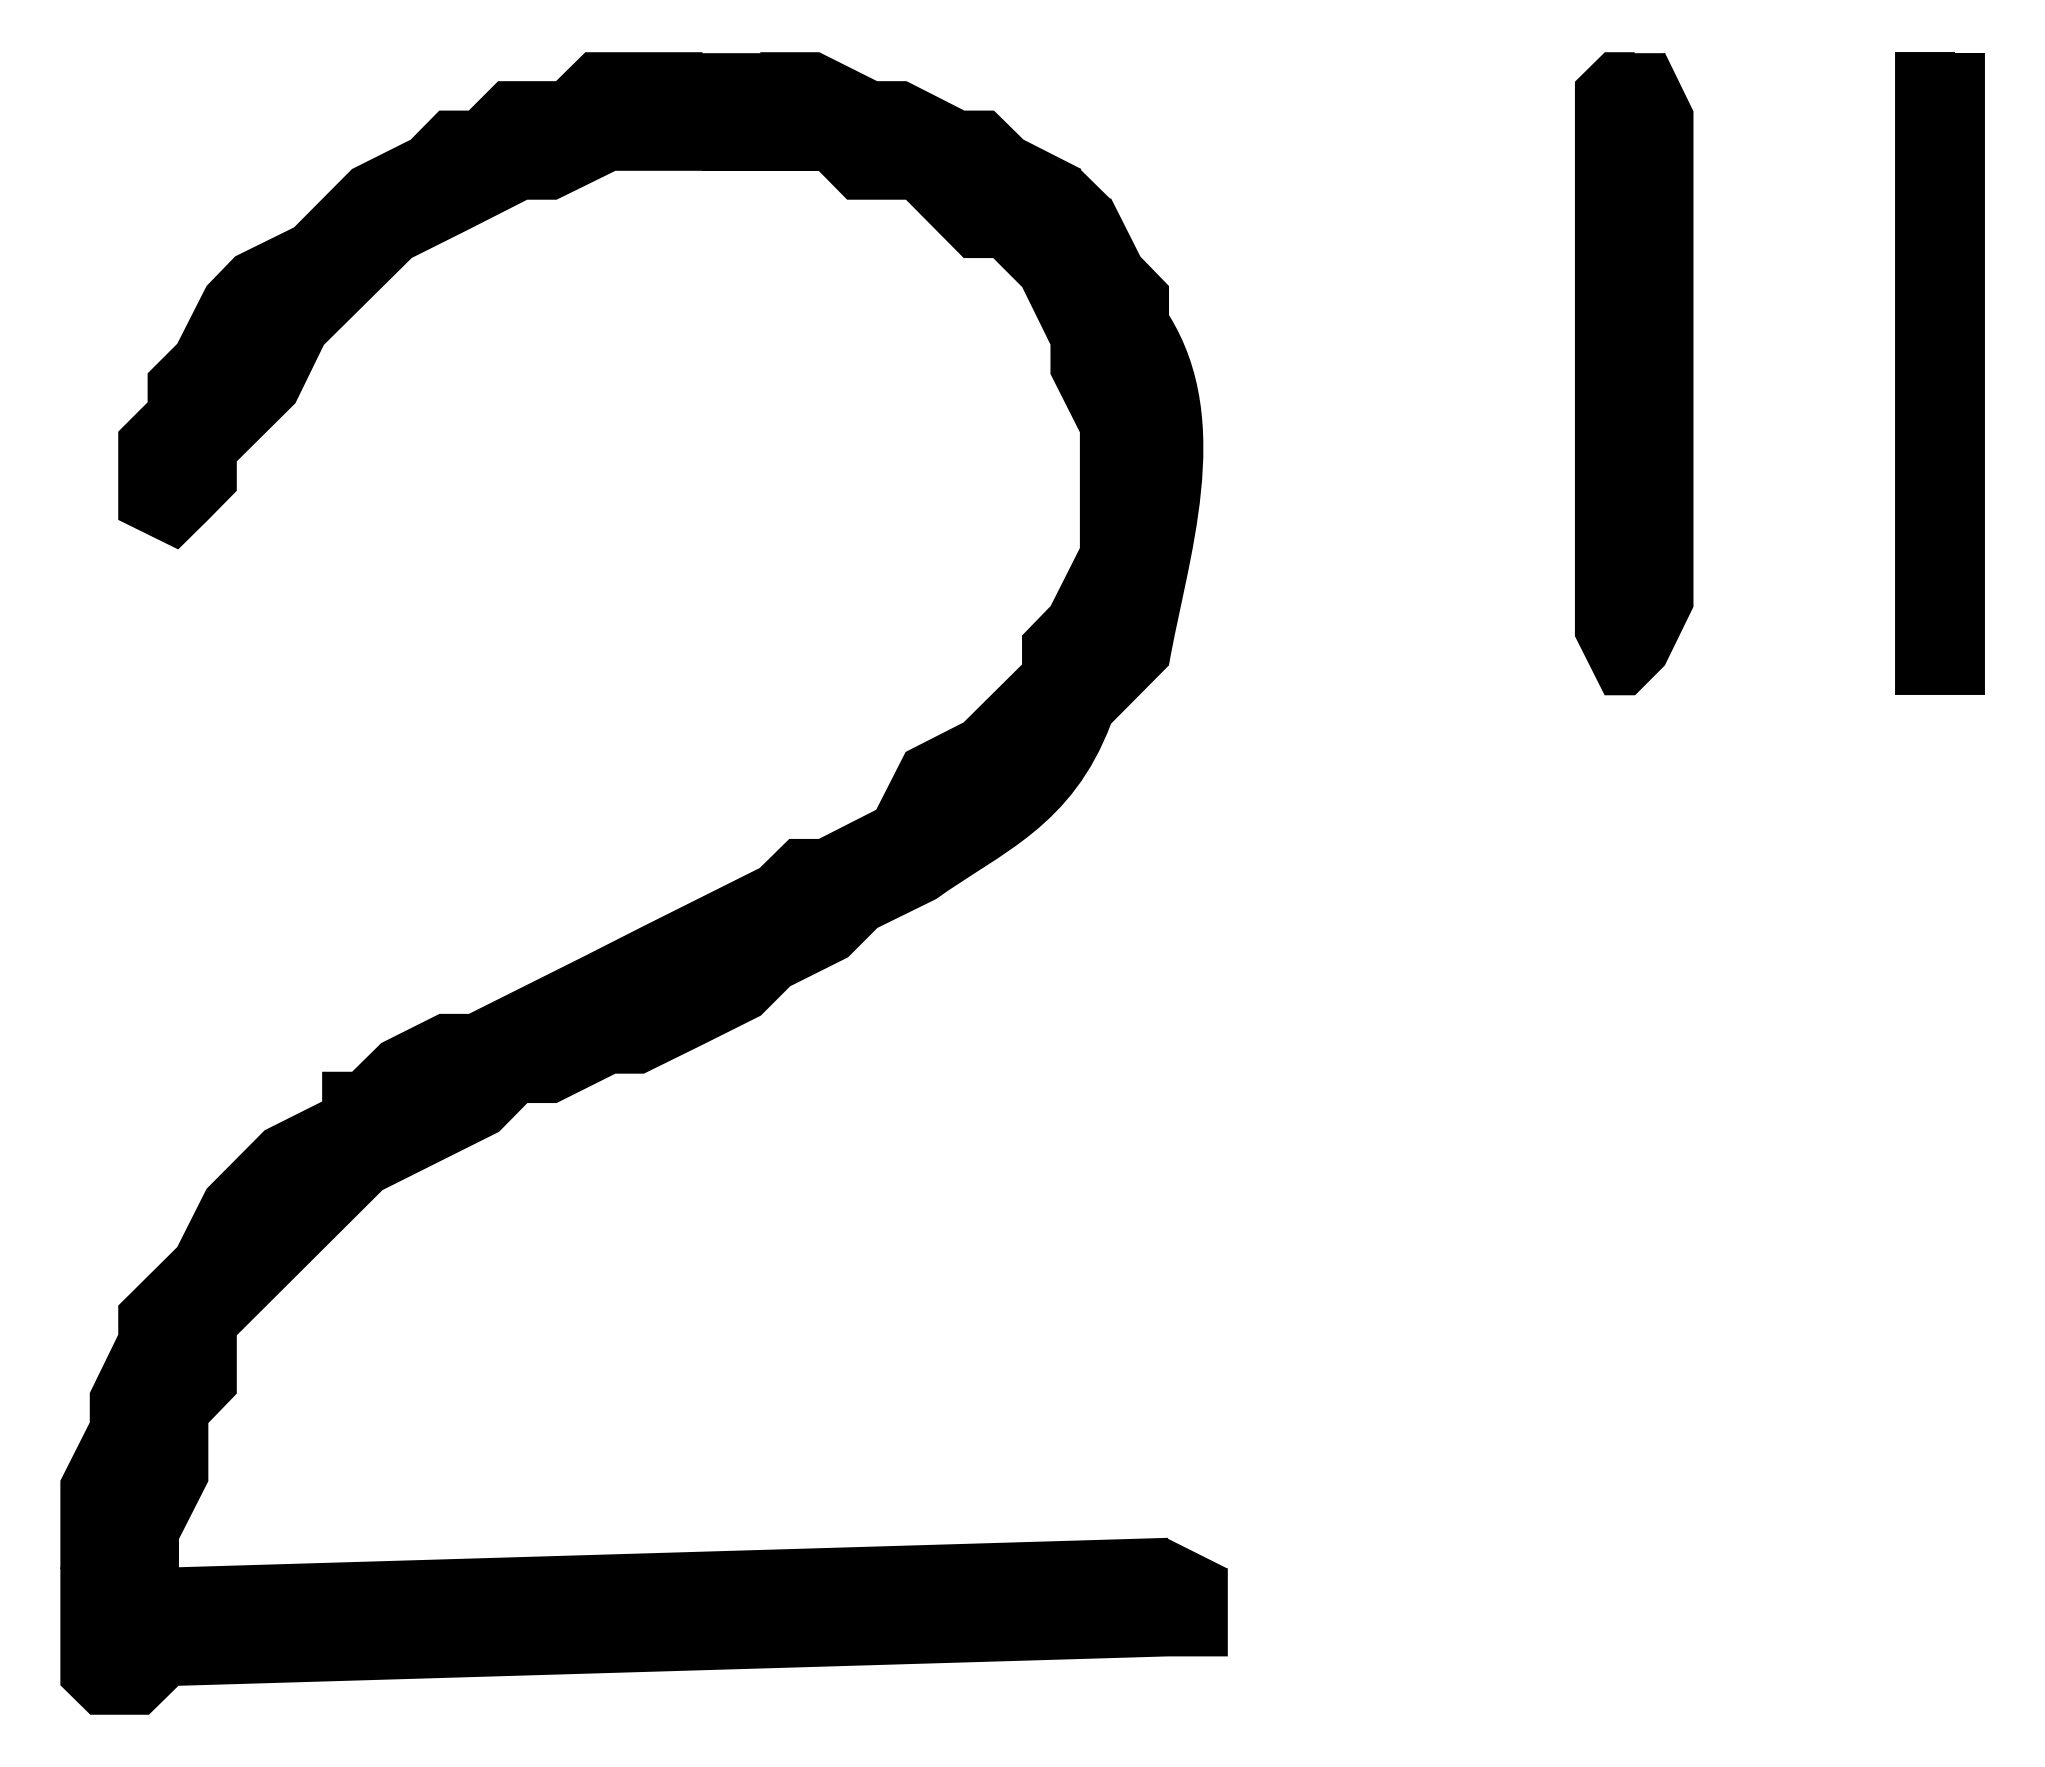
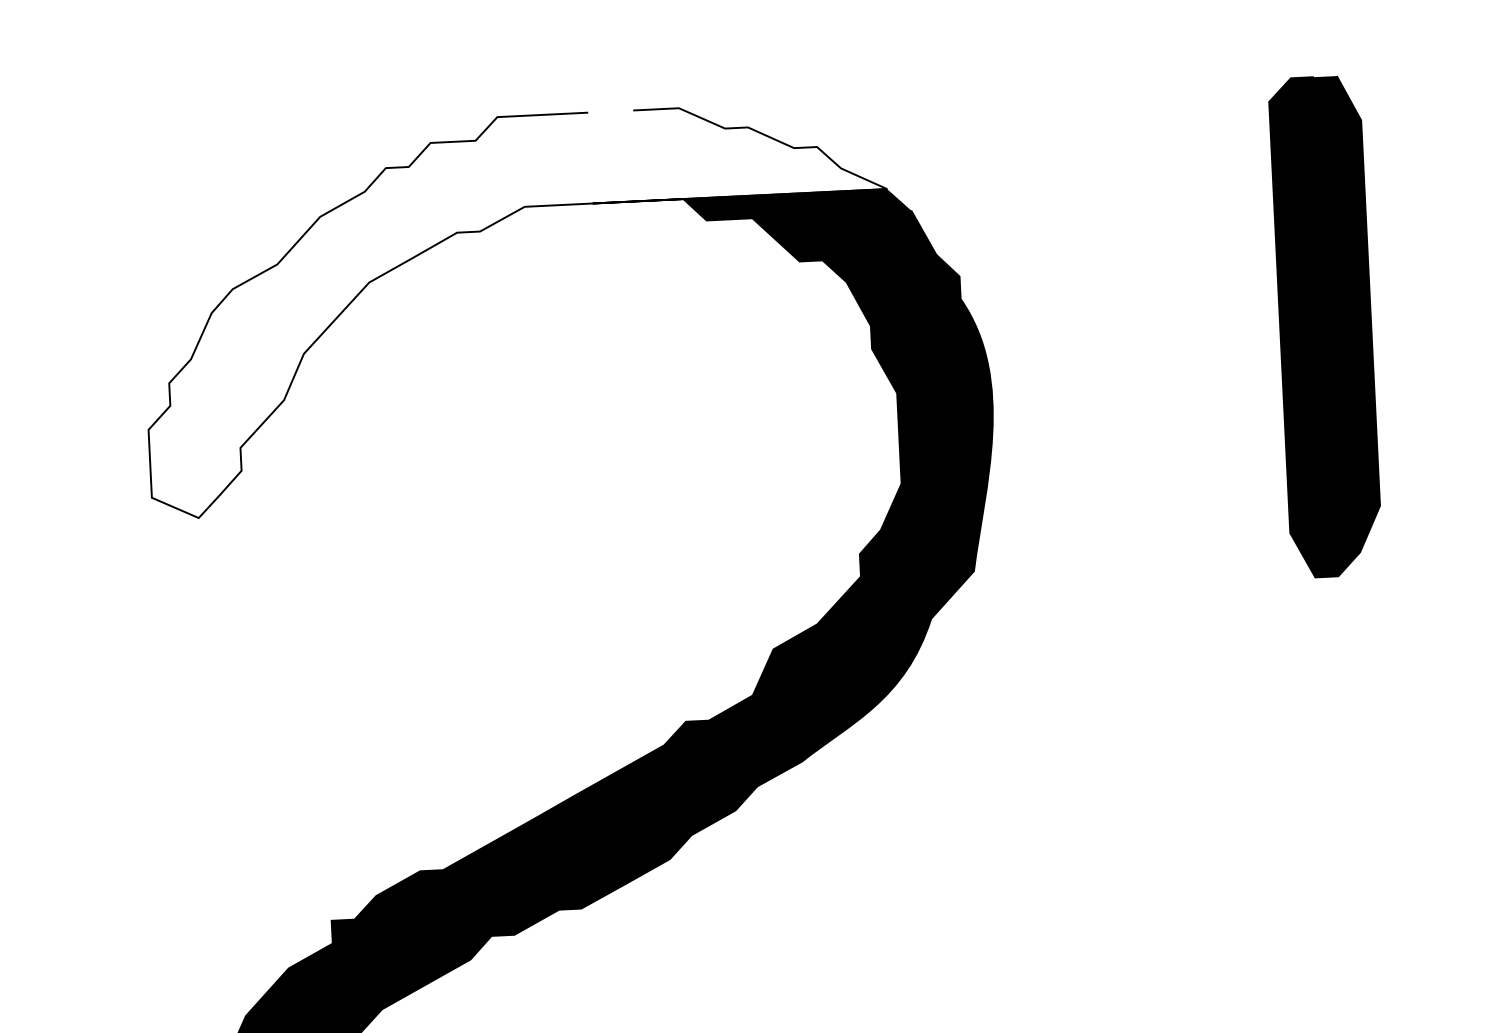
fill: (599, 300) -> (517, 309), removed

